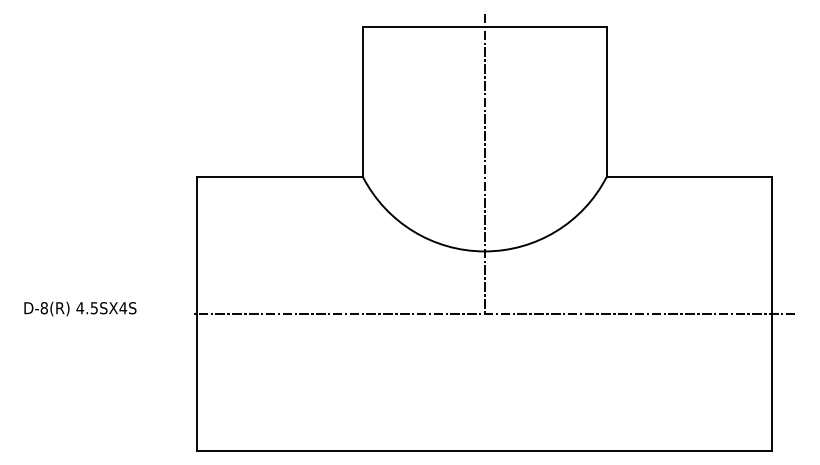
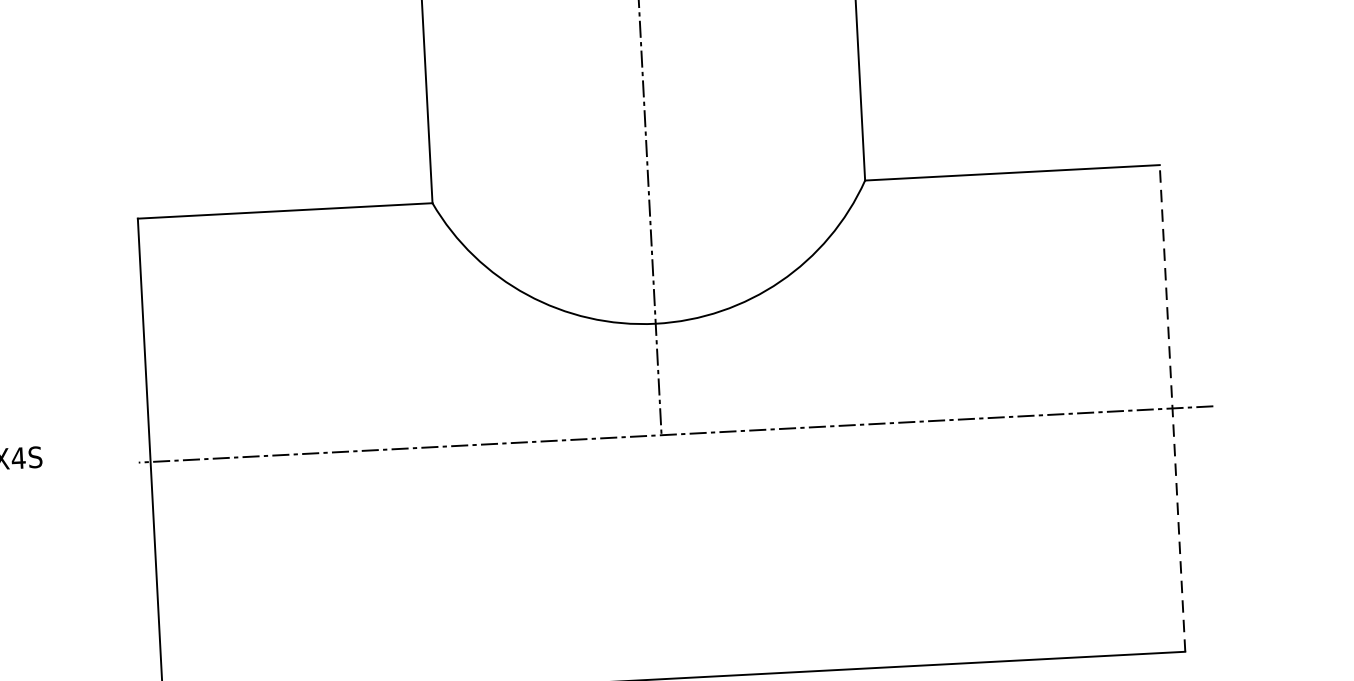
line: (772, 314) -> (1172, 408), solid -> dashed

